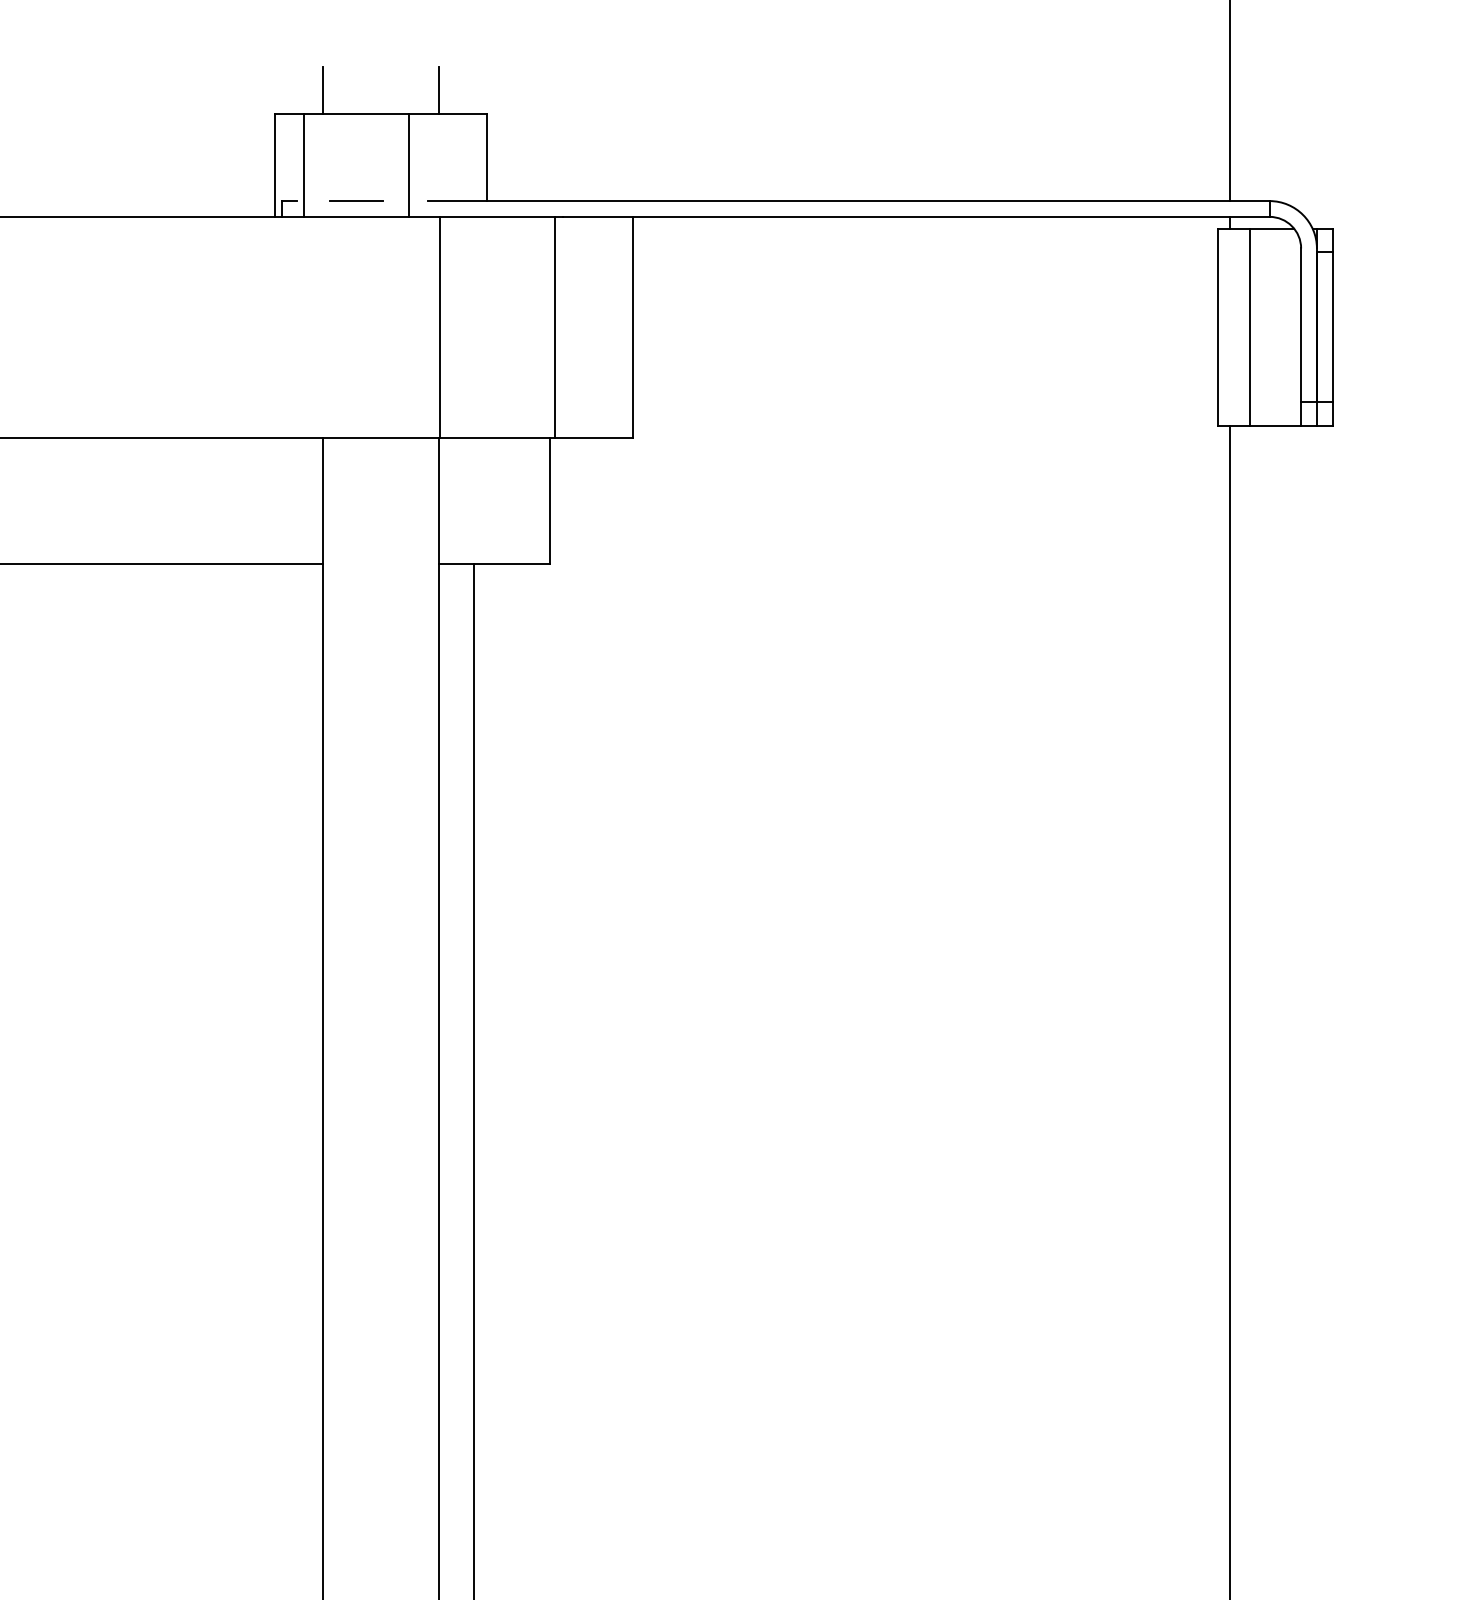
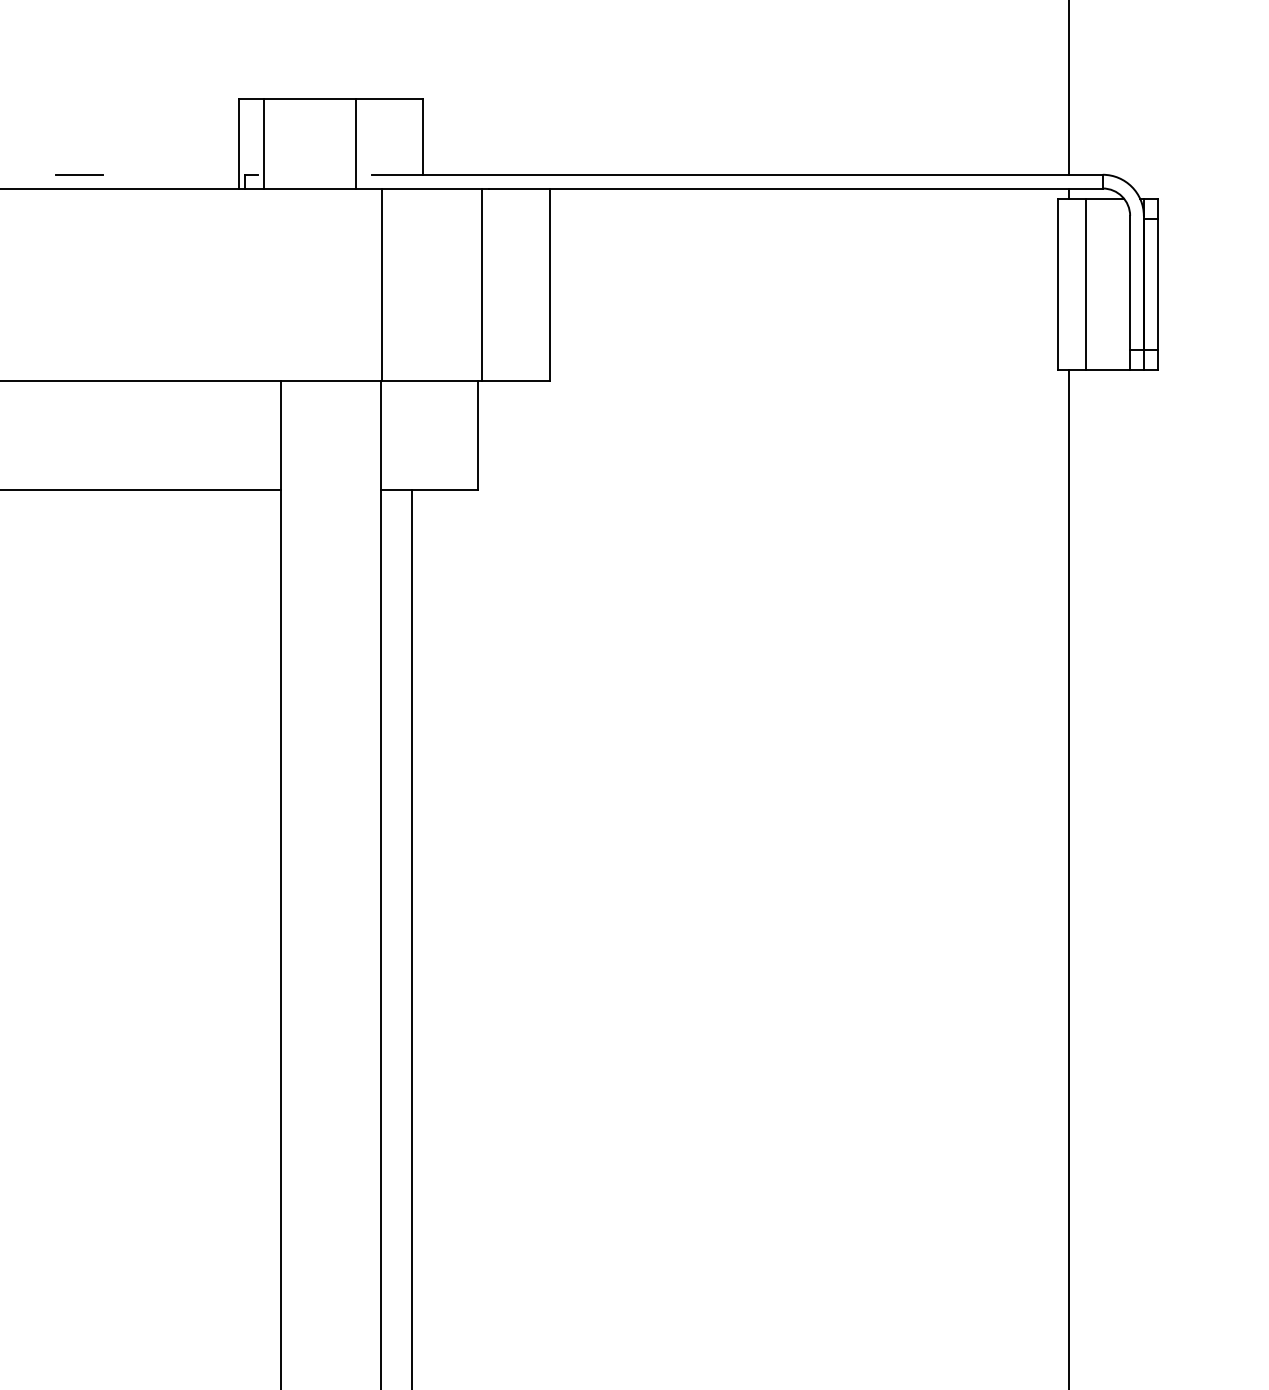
line: (323, 90) -> (280, 78), removed
line: (438, 90) -> (380, 78), removed
line: (356, 200) -> (79, 174), moved

